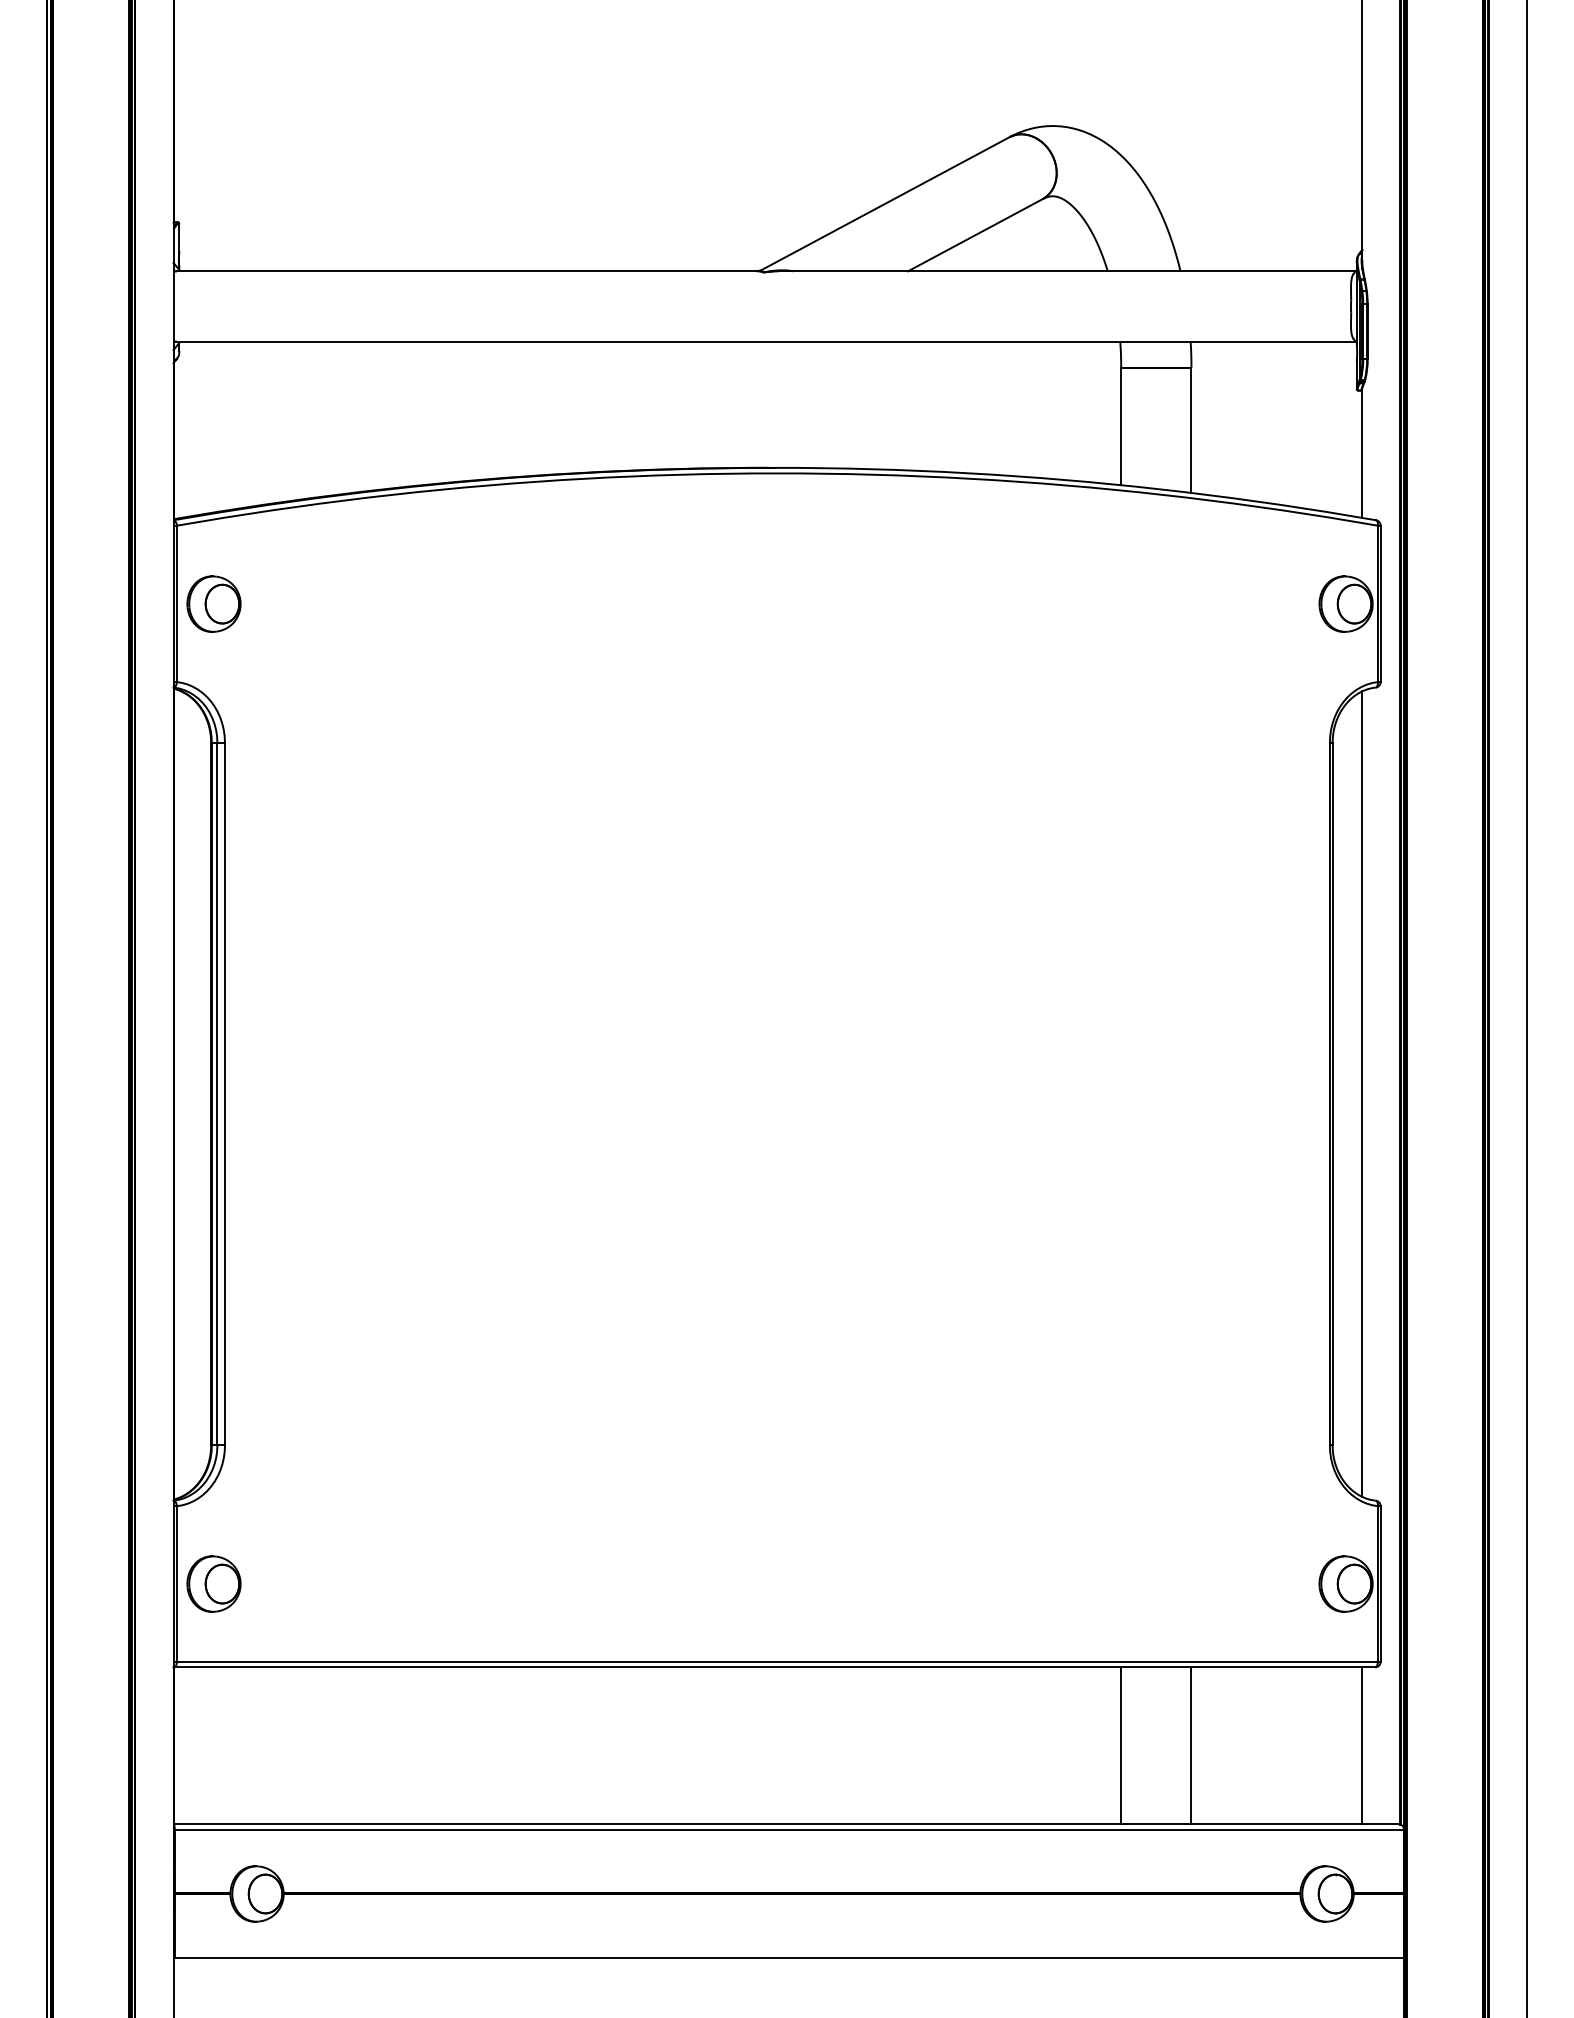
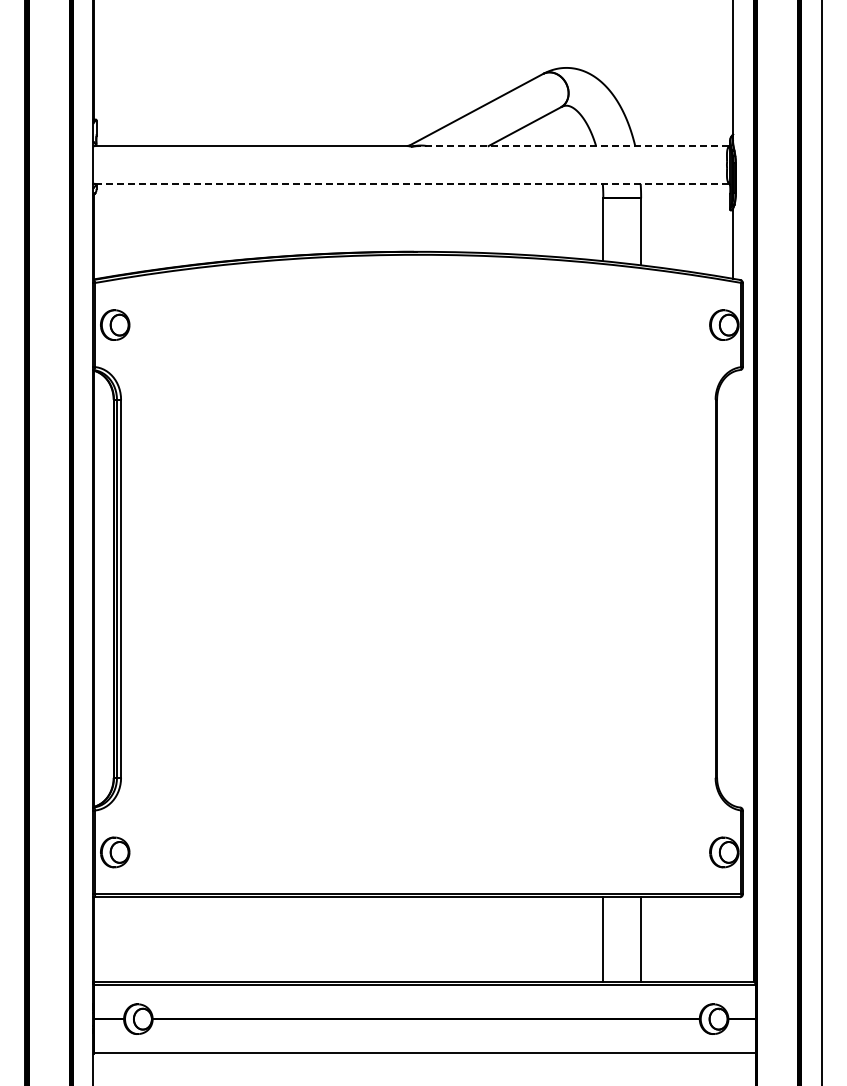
line: (1065, 272) -> (573, 146), solid -> dashed
line: (766, 340) -> (412, 183), solid -> dashed
line: (1363, 1093) -> (733, 588), removed
line: (1363, 1745) -> (733, 939), removed

